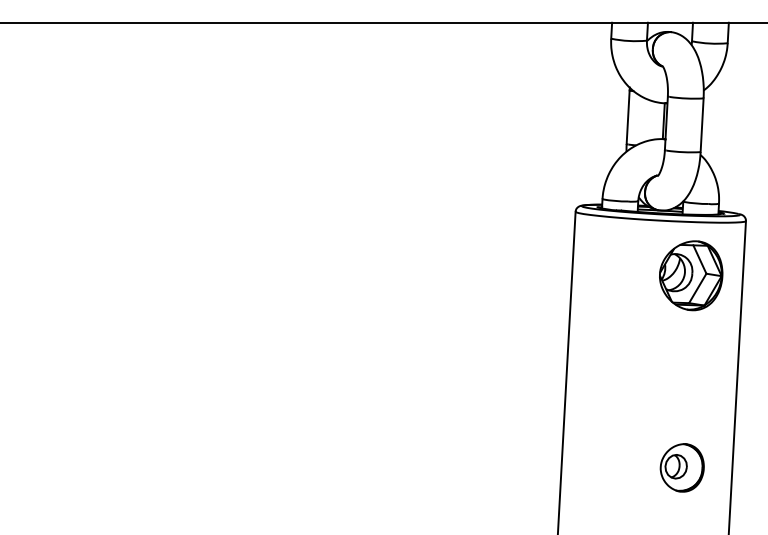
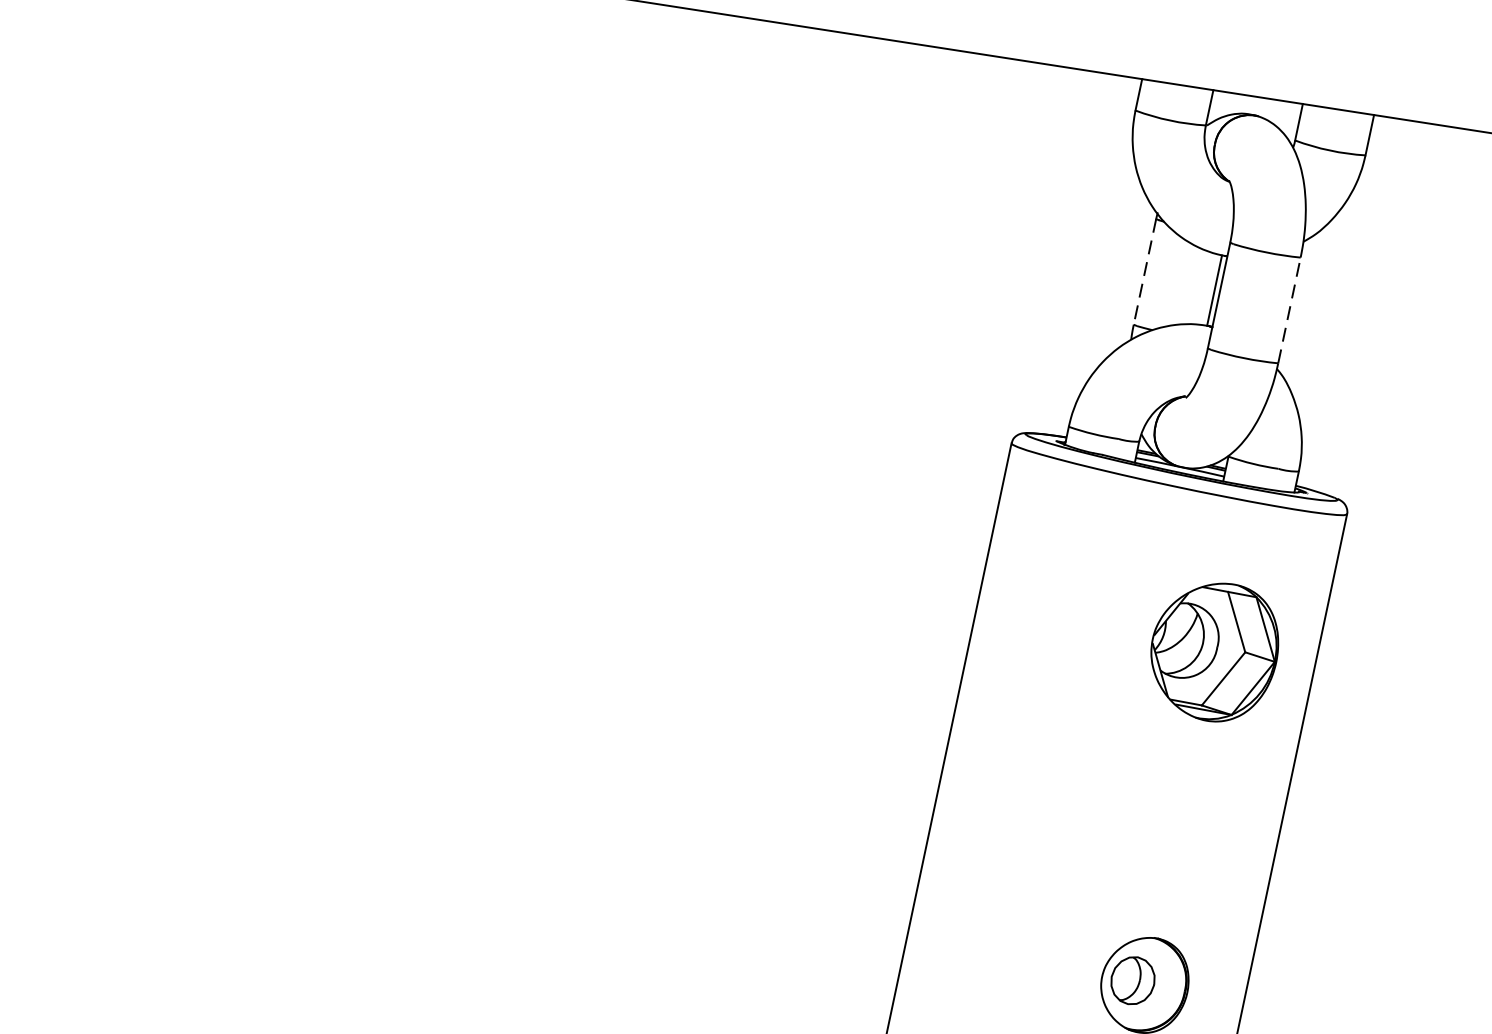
line: (628, 117) -> (1145, 272), solid -> dashed
line: (702, 125) -> (1290, 310), solid -> dashed
part: (691, 275) -> (1215, 651), moved

